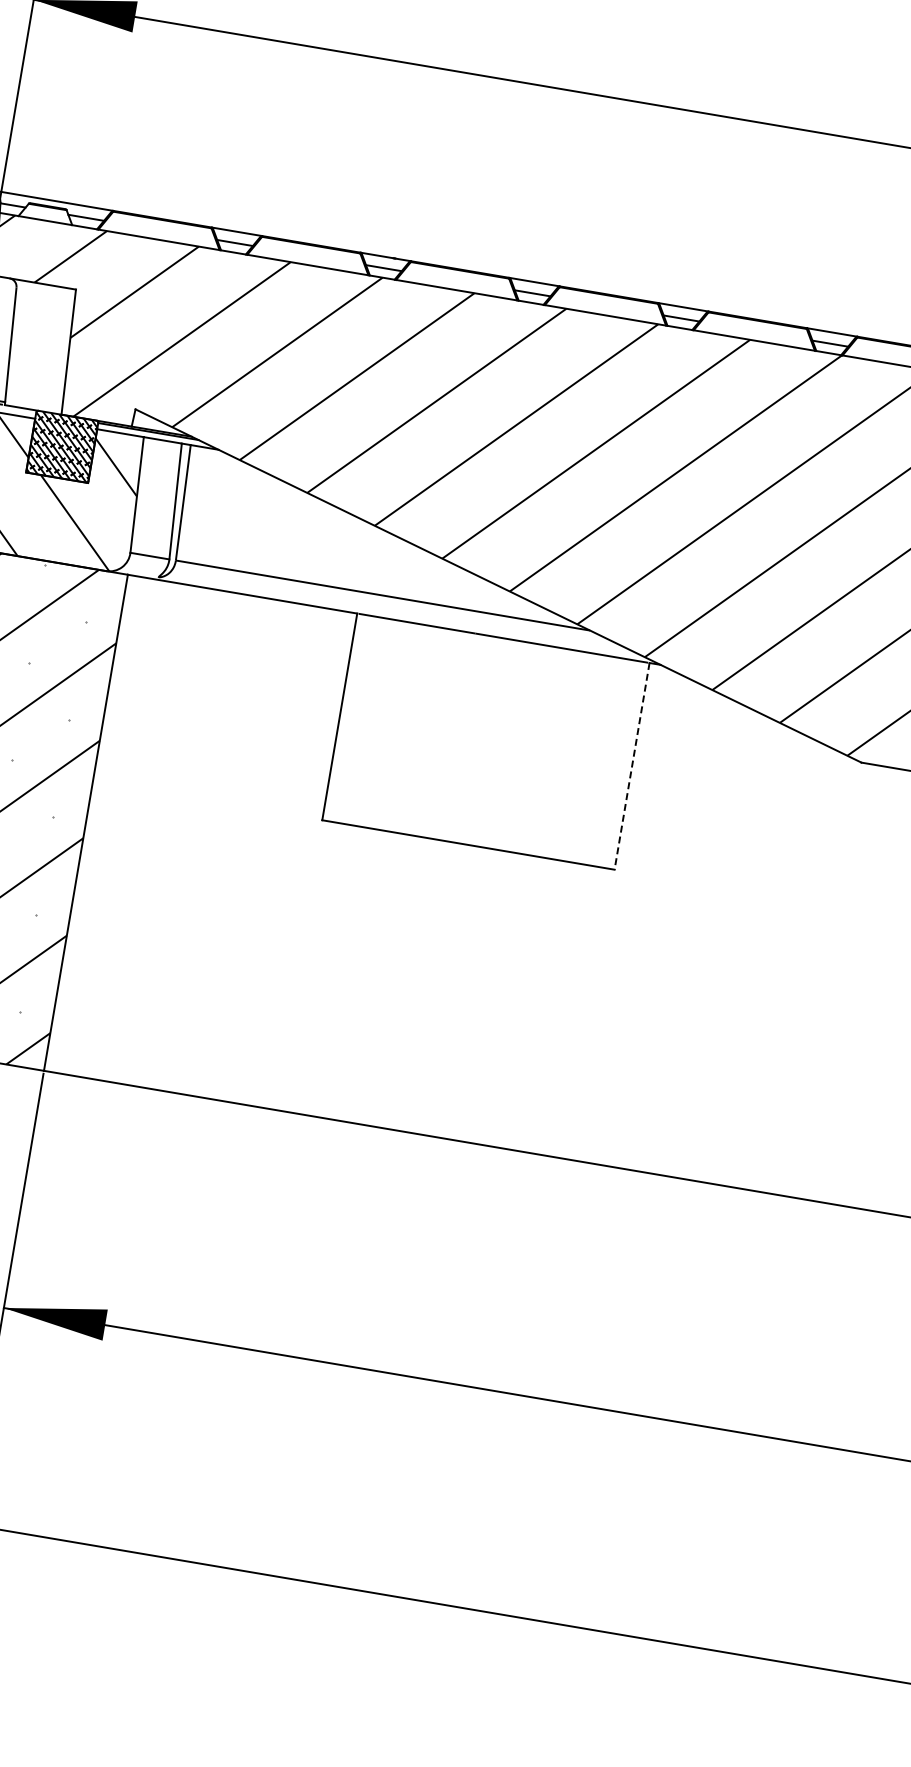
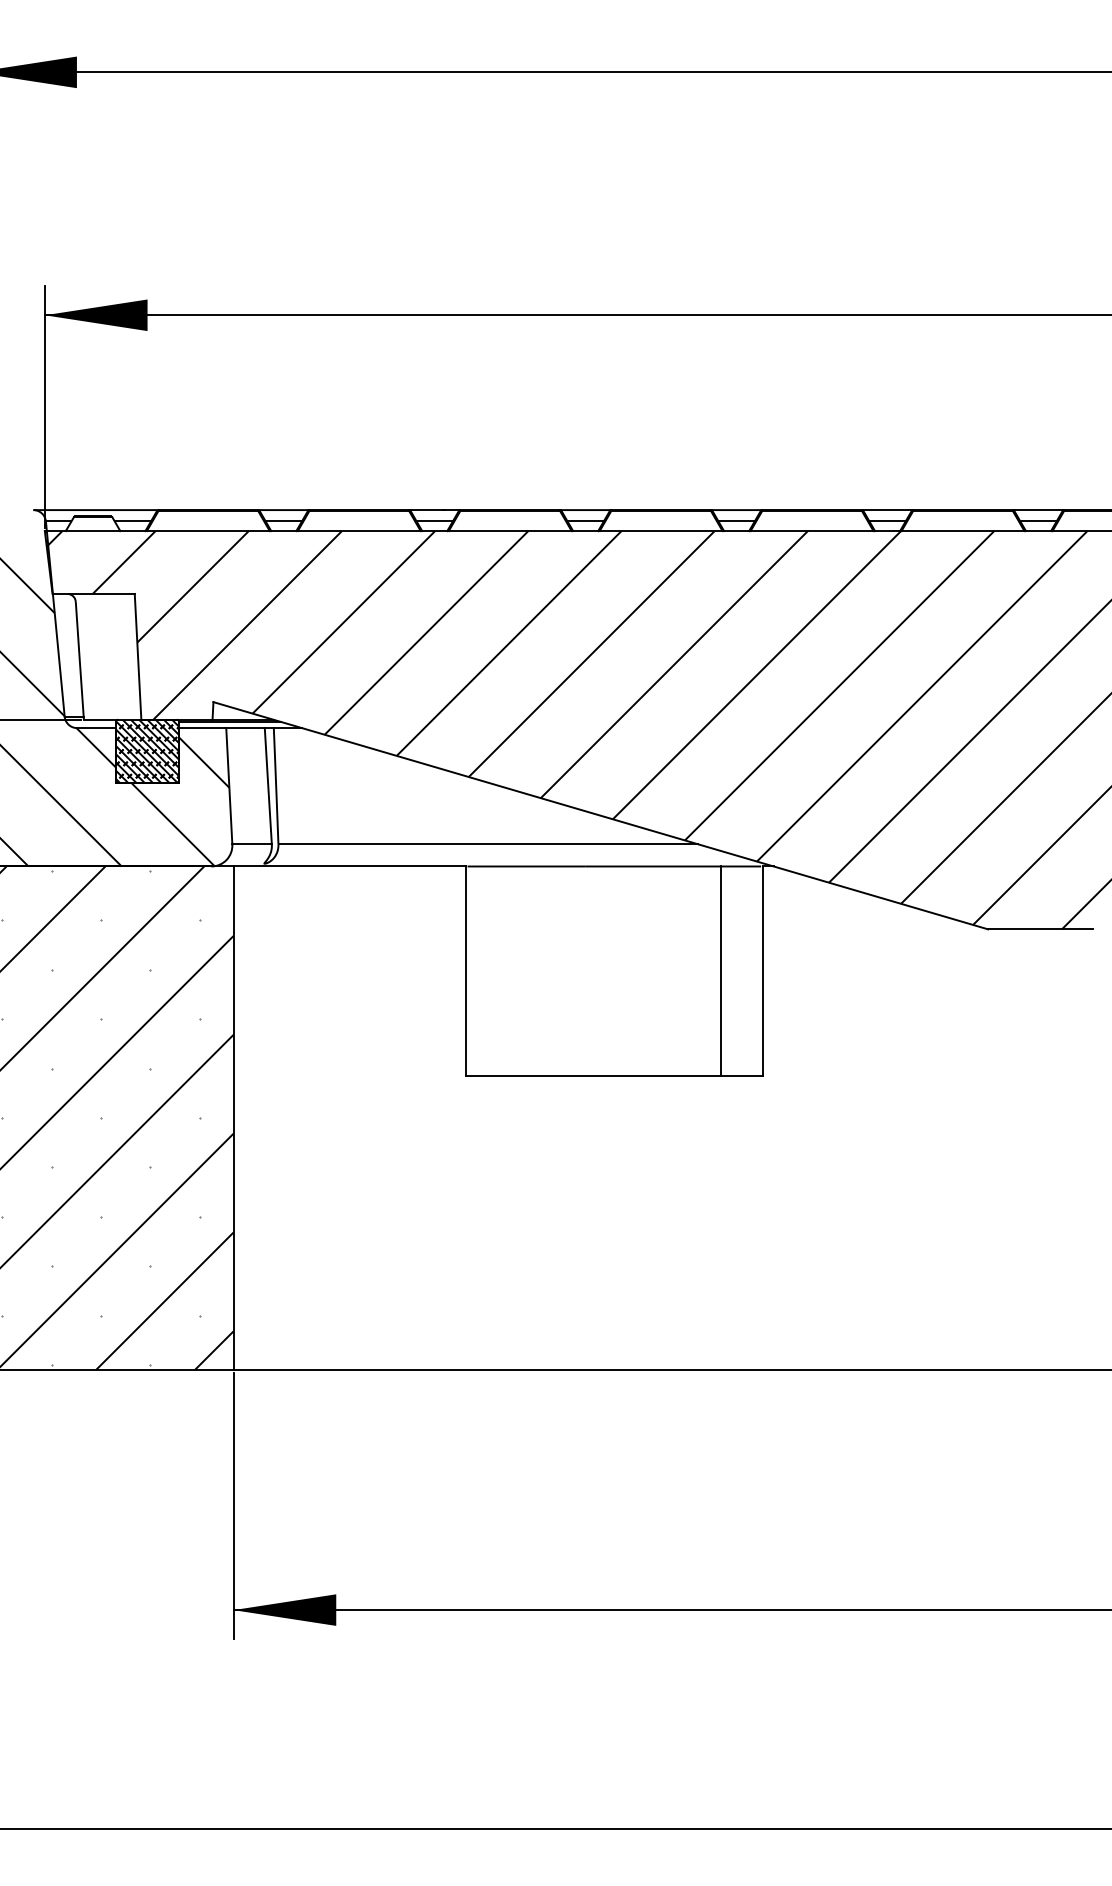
line: (590, 759) -> (720, 971), added
line: (631, 766) -> (762, 971), dashed -> solid

